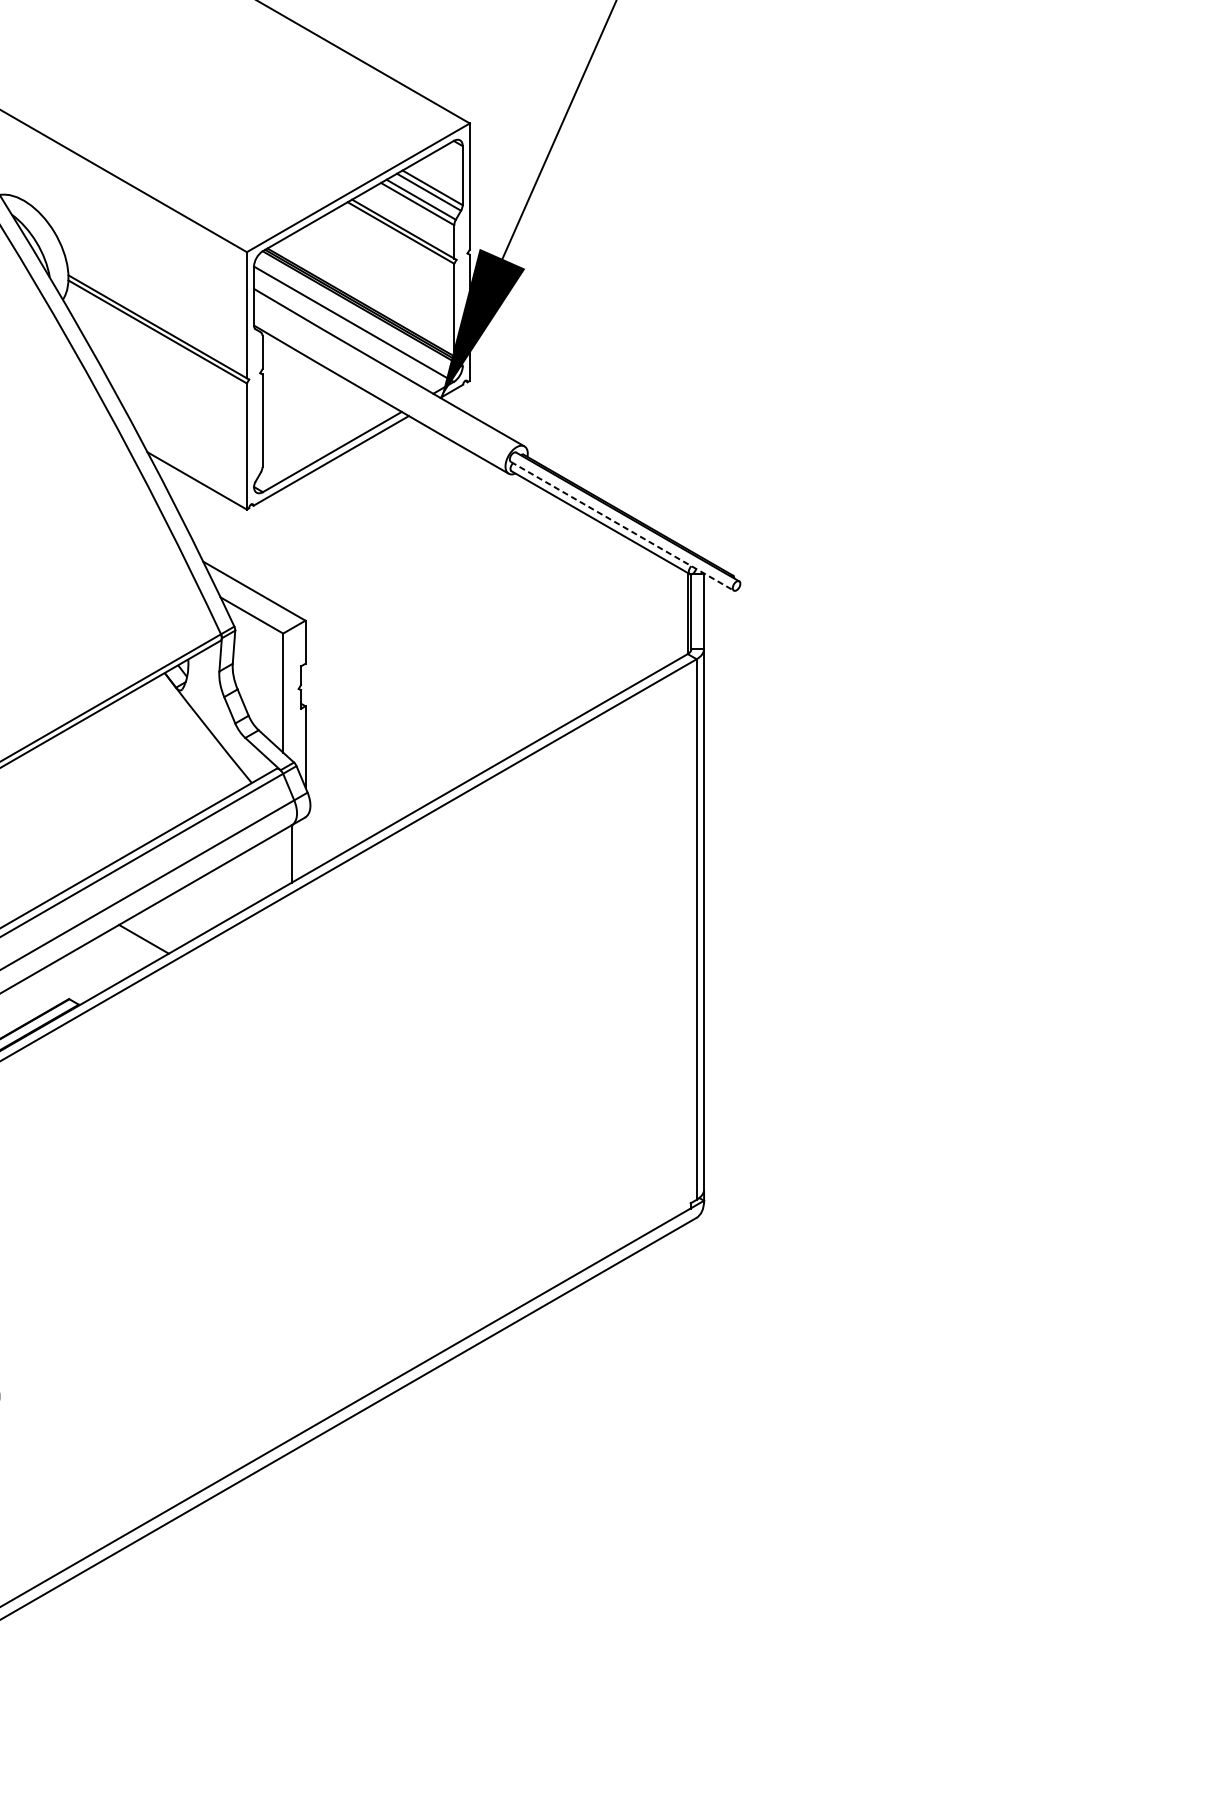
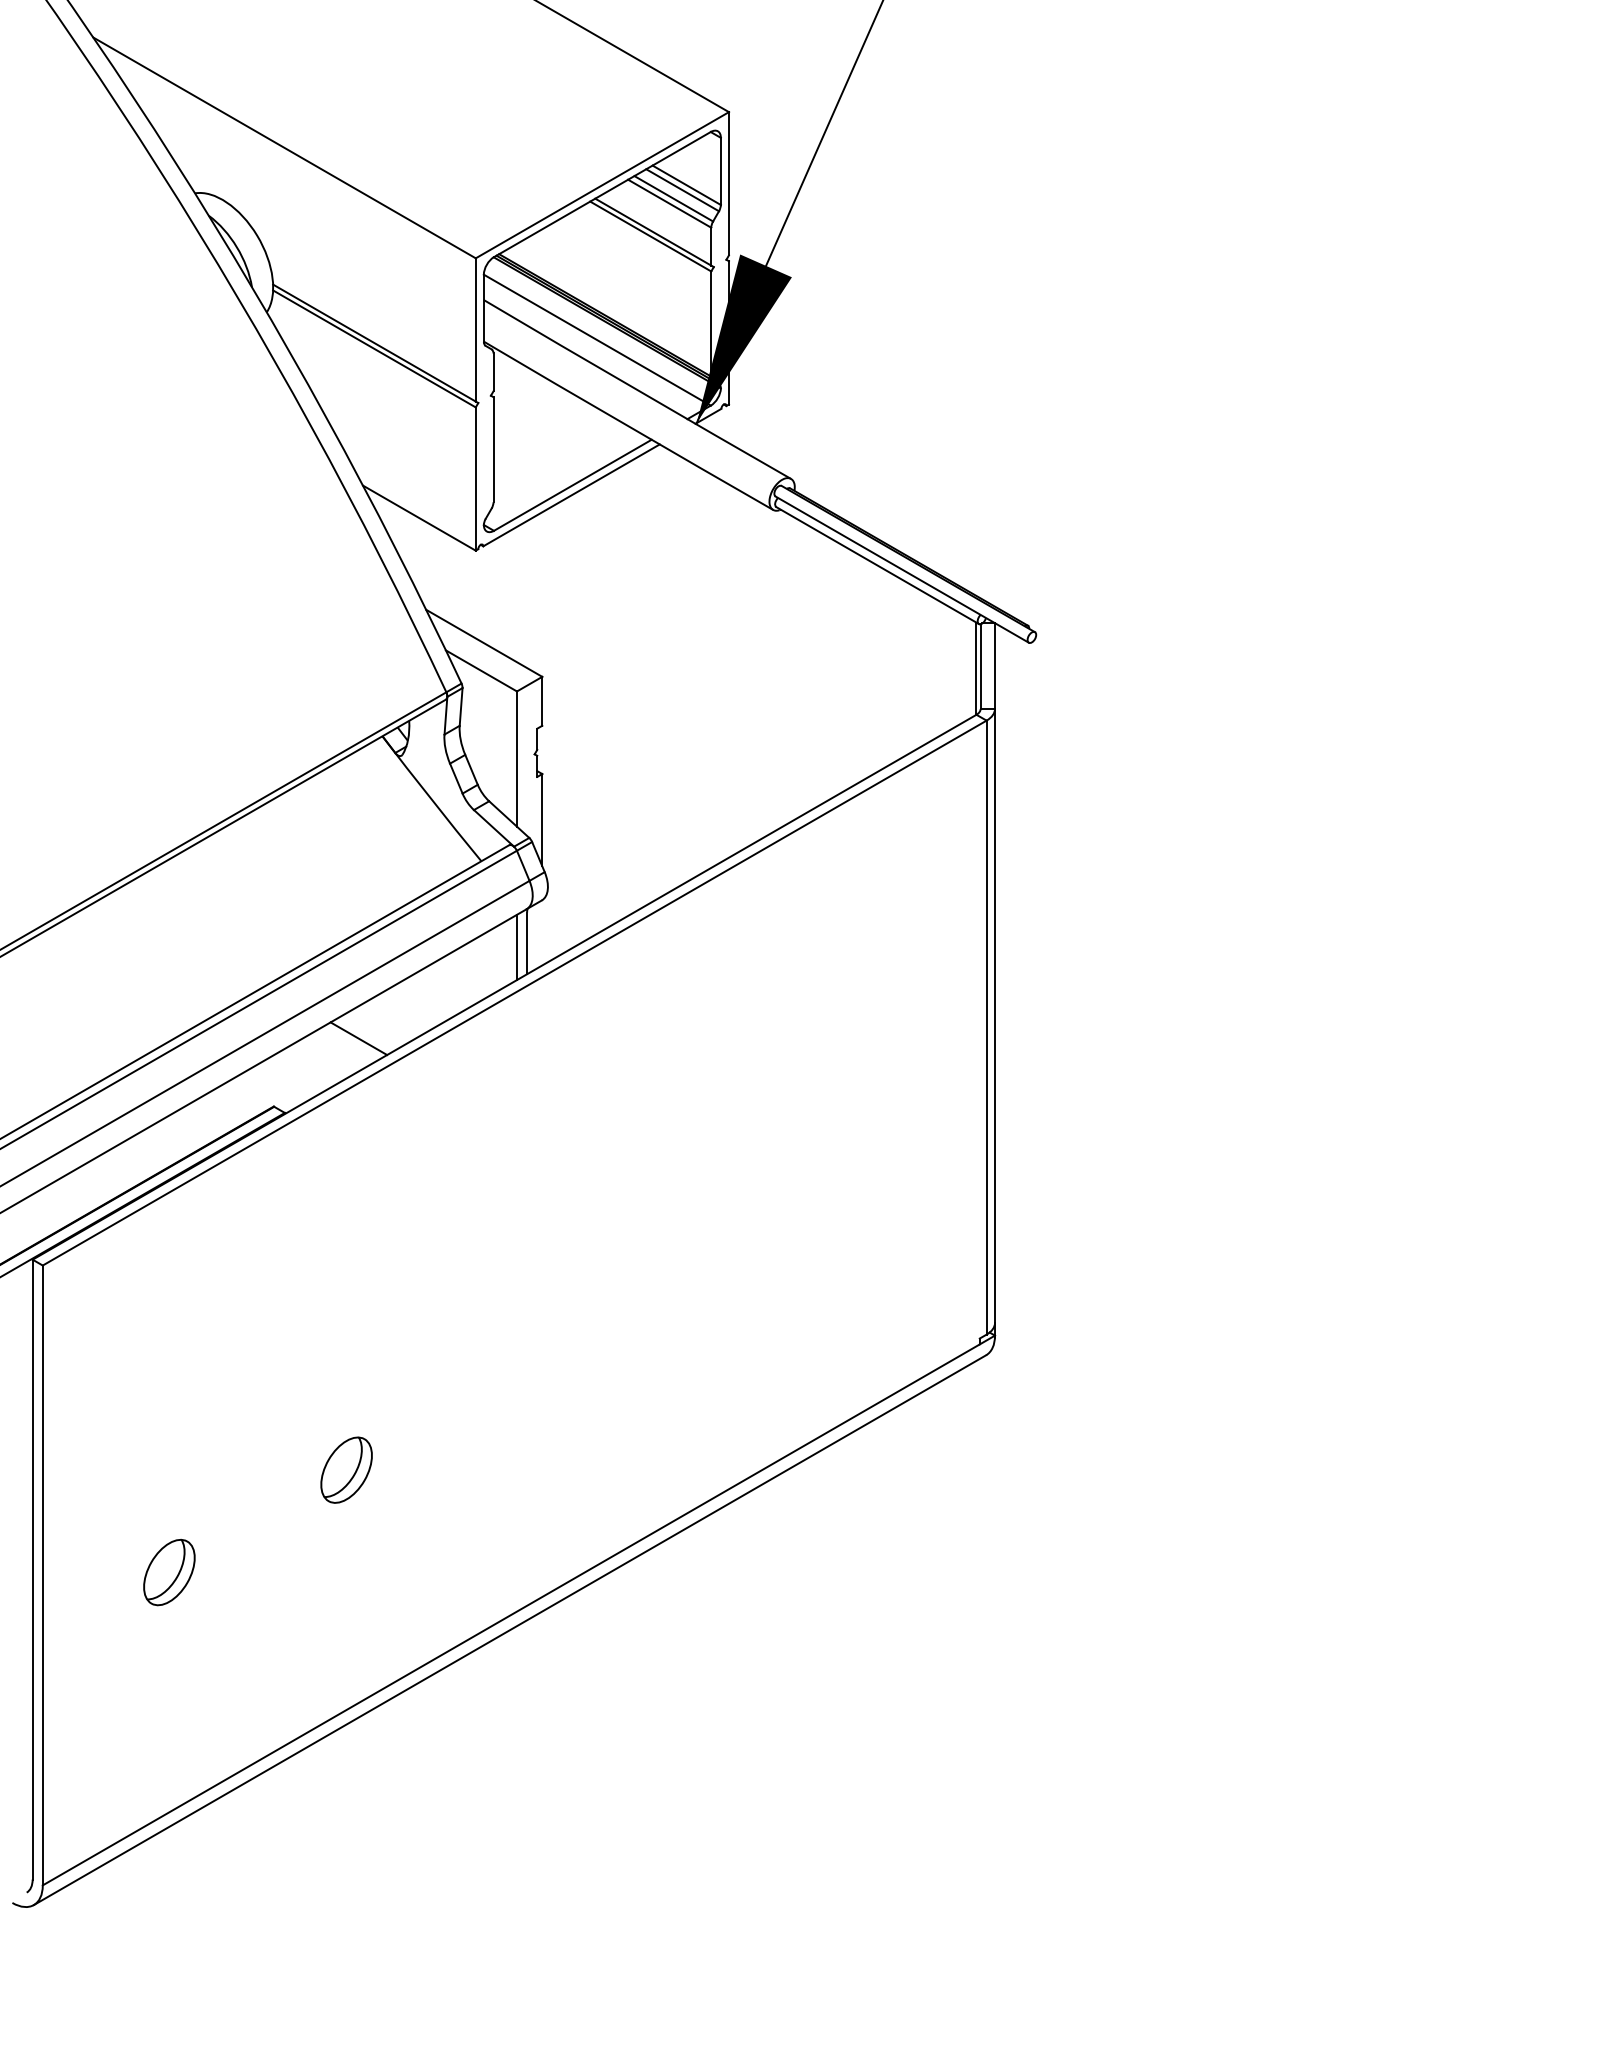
line: (622, 526) -> (902, 569), dashed -> solid
line: (283, 859) -> (517, 947), added
part: (133, 1318) -> (346, 1469), added

